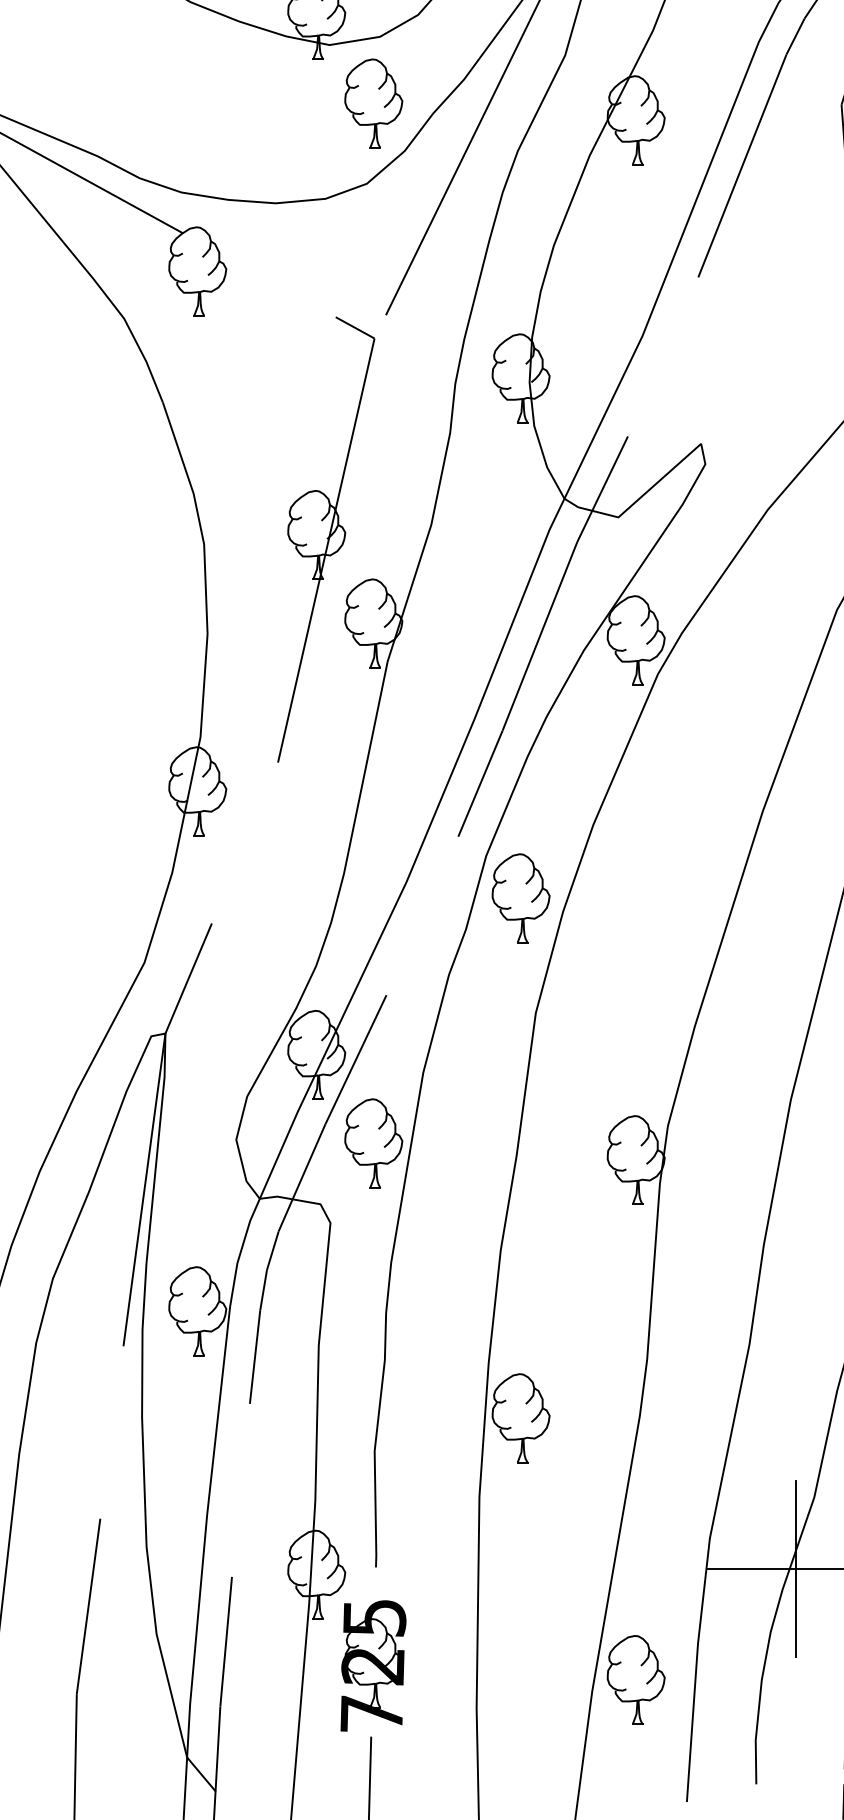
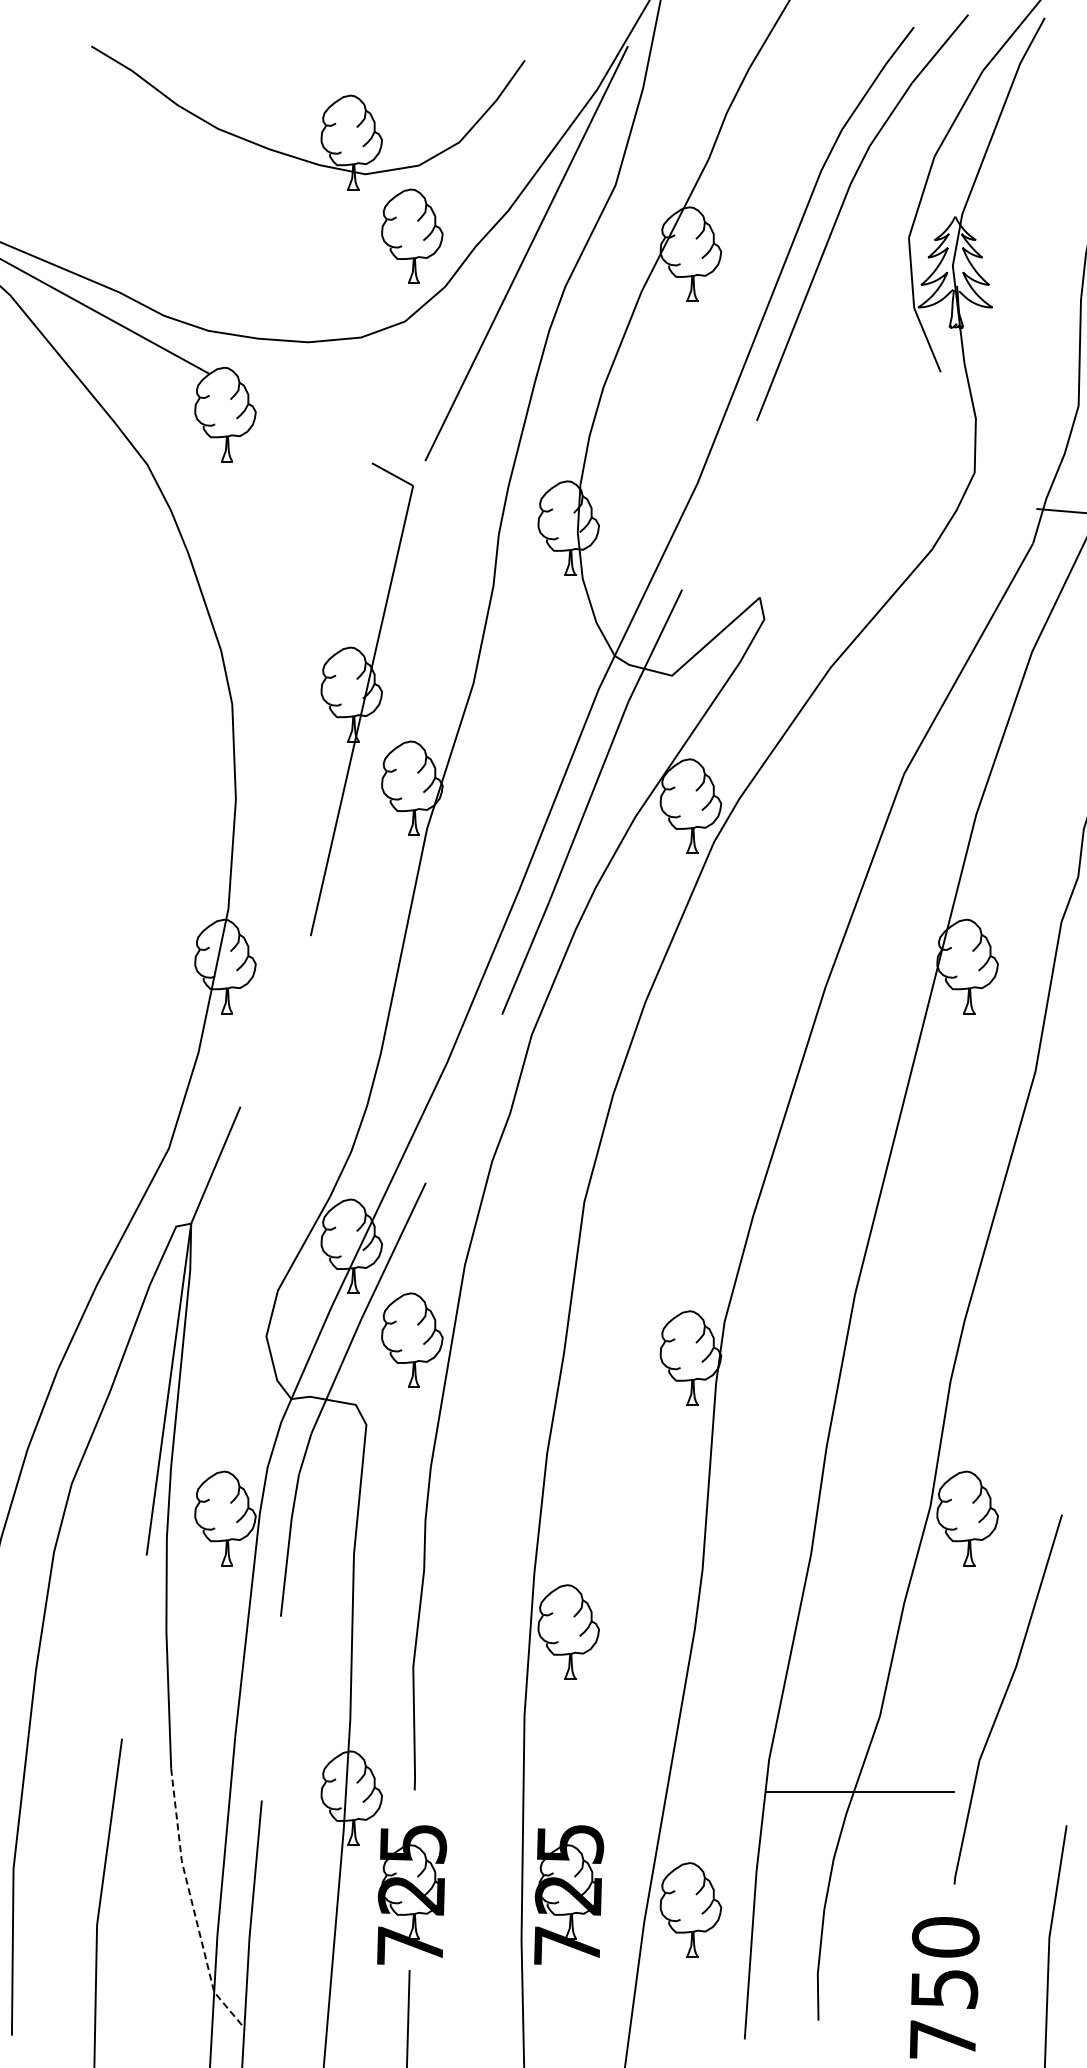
part: (520, 897) -> (568, 1079), removed
line: (795, 1568) -> (860, 1791), removed
part: (521, 1665) -> (569, 1894), added
line: (166, 1675) -> (192, 1905), solid -> dashed

